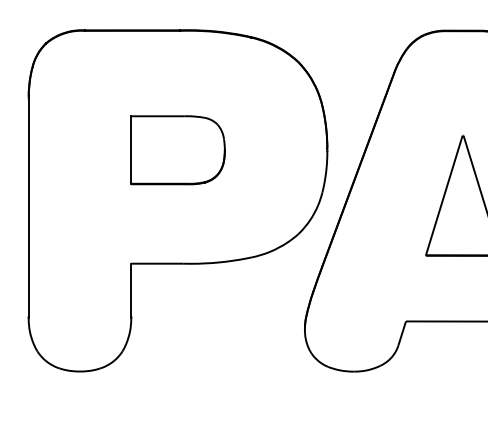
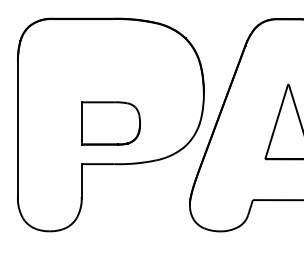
part: (177, 150) -> (110, 123), moved

